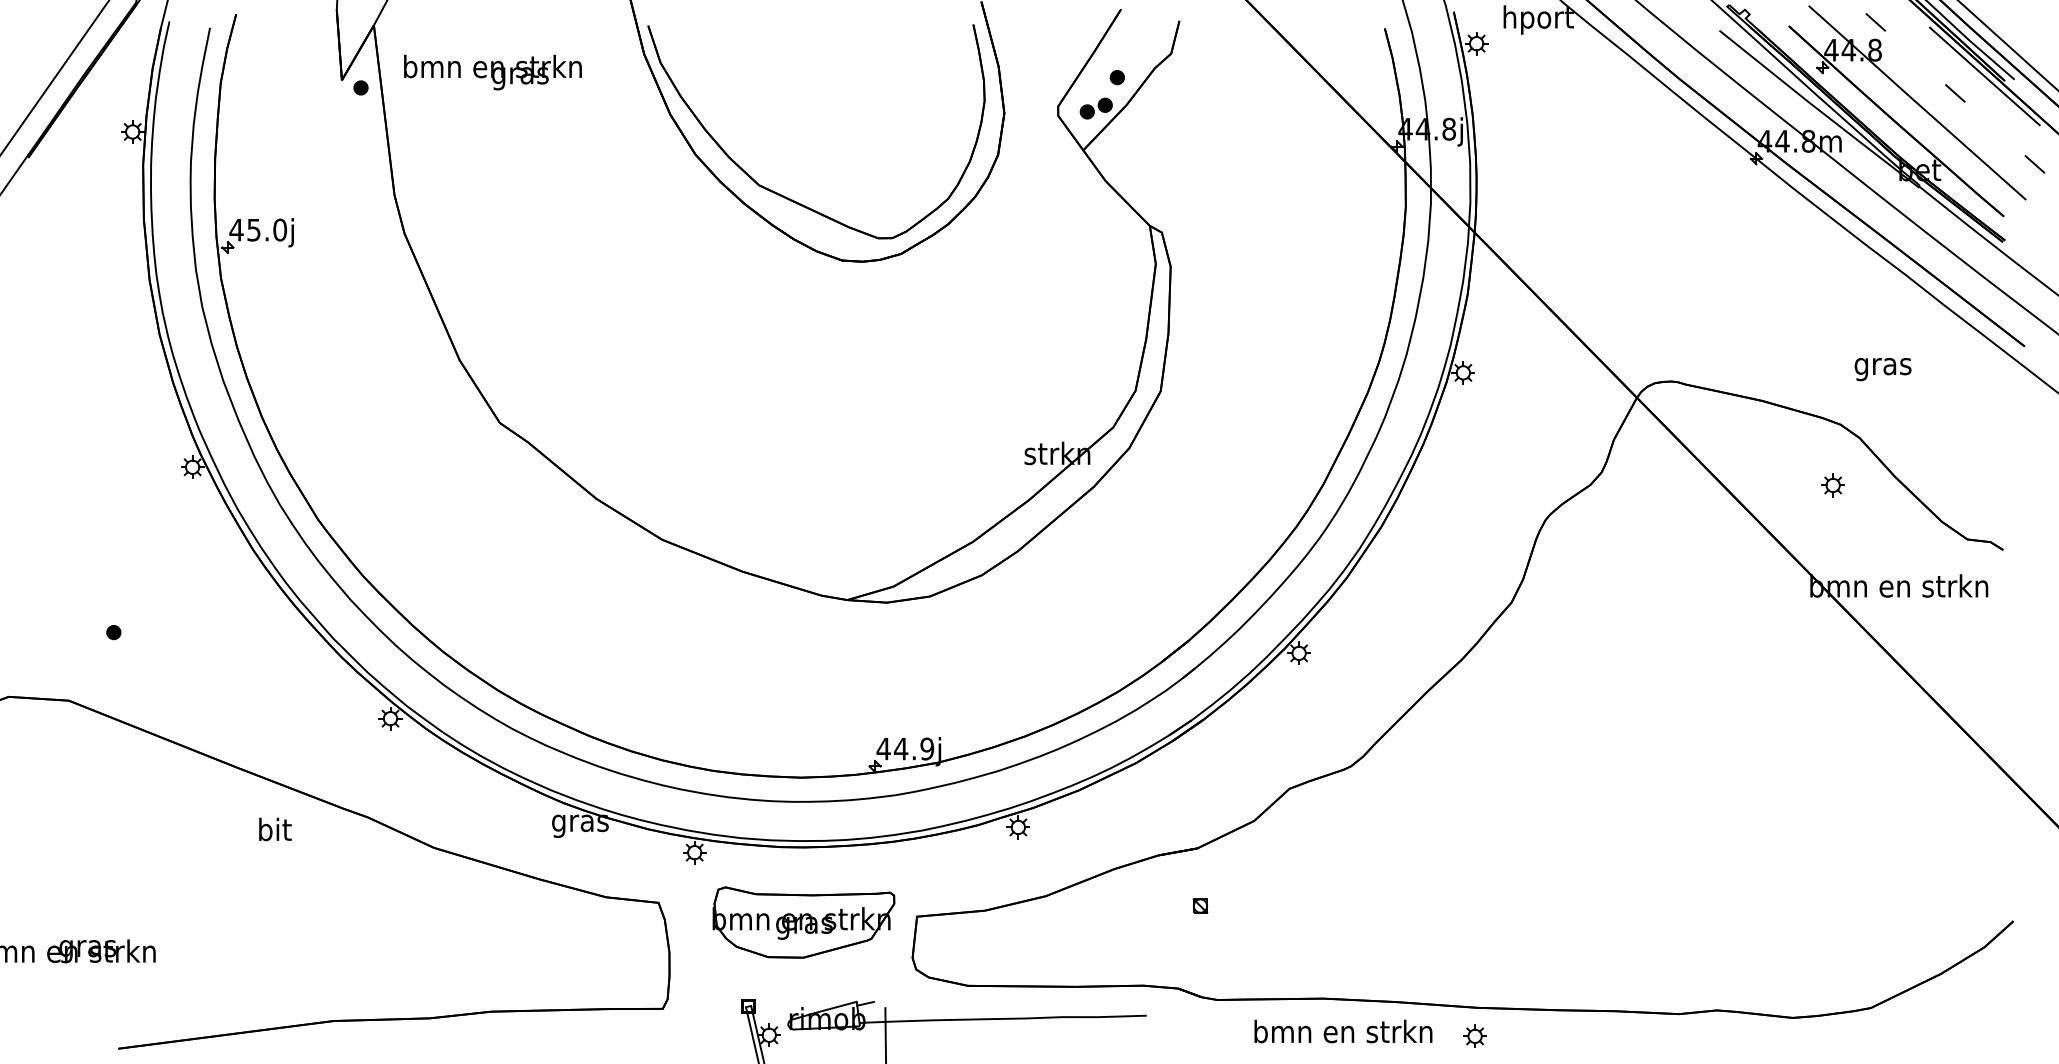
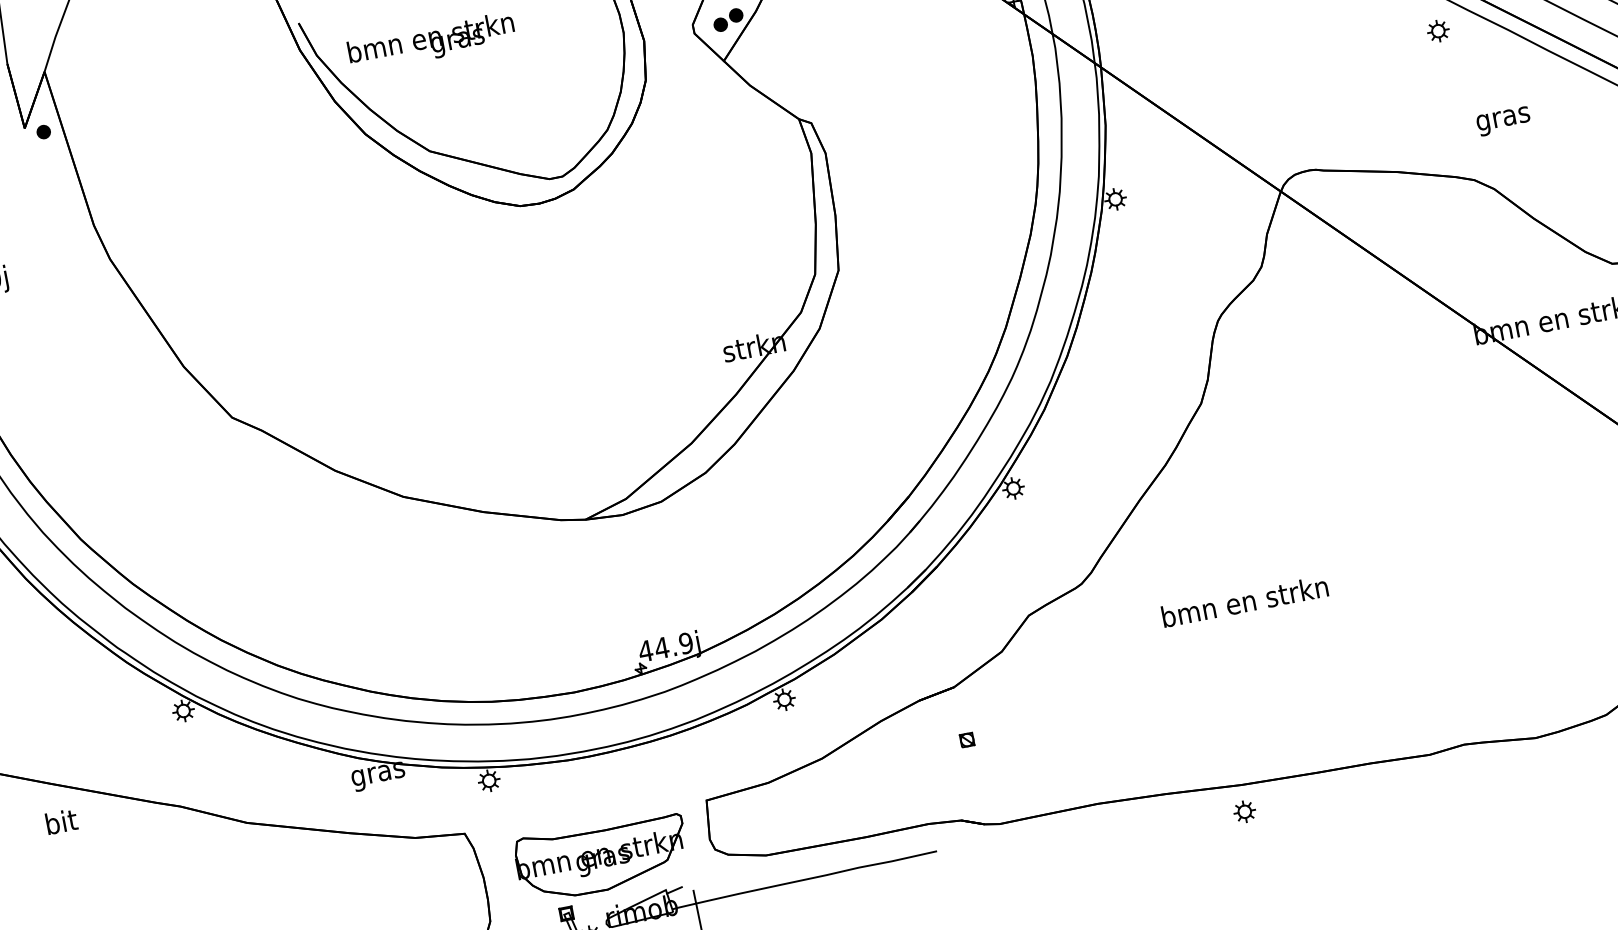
text: (492, 72) -> (431, 42), moved
part: (1832, 485) -> (1437, 31), moved
text: (275, 829) -> (61, 821), moved
part: (803, 922) -> (601, 857), moved
text: (1343, 1031) -> (1245, 601), moved

